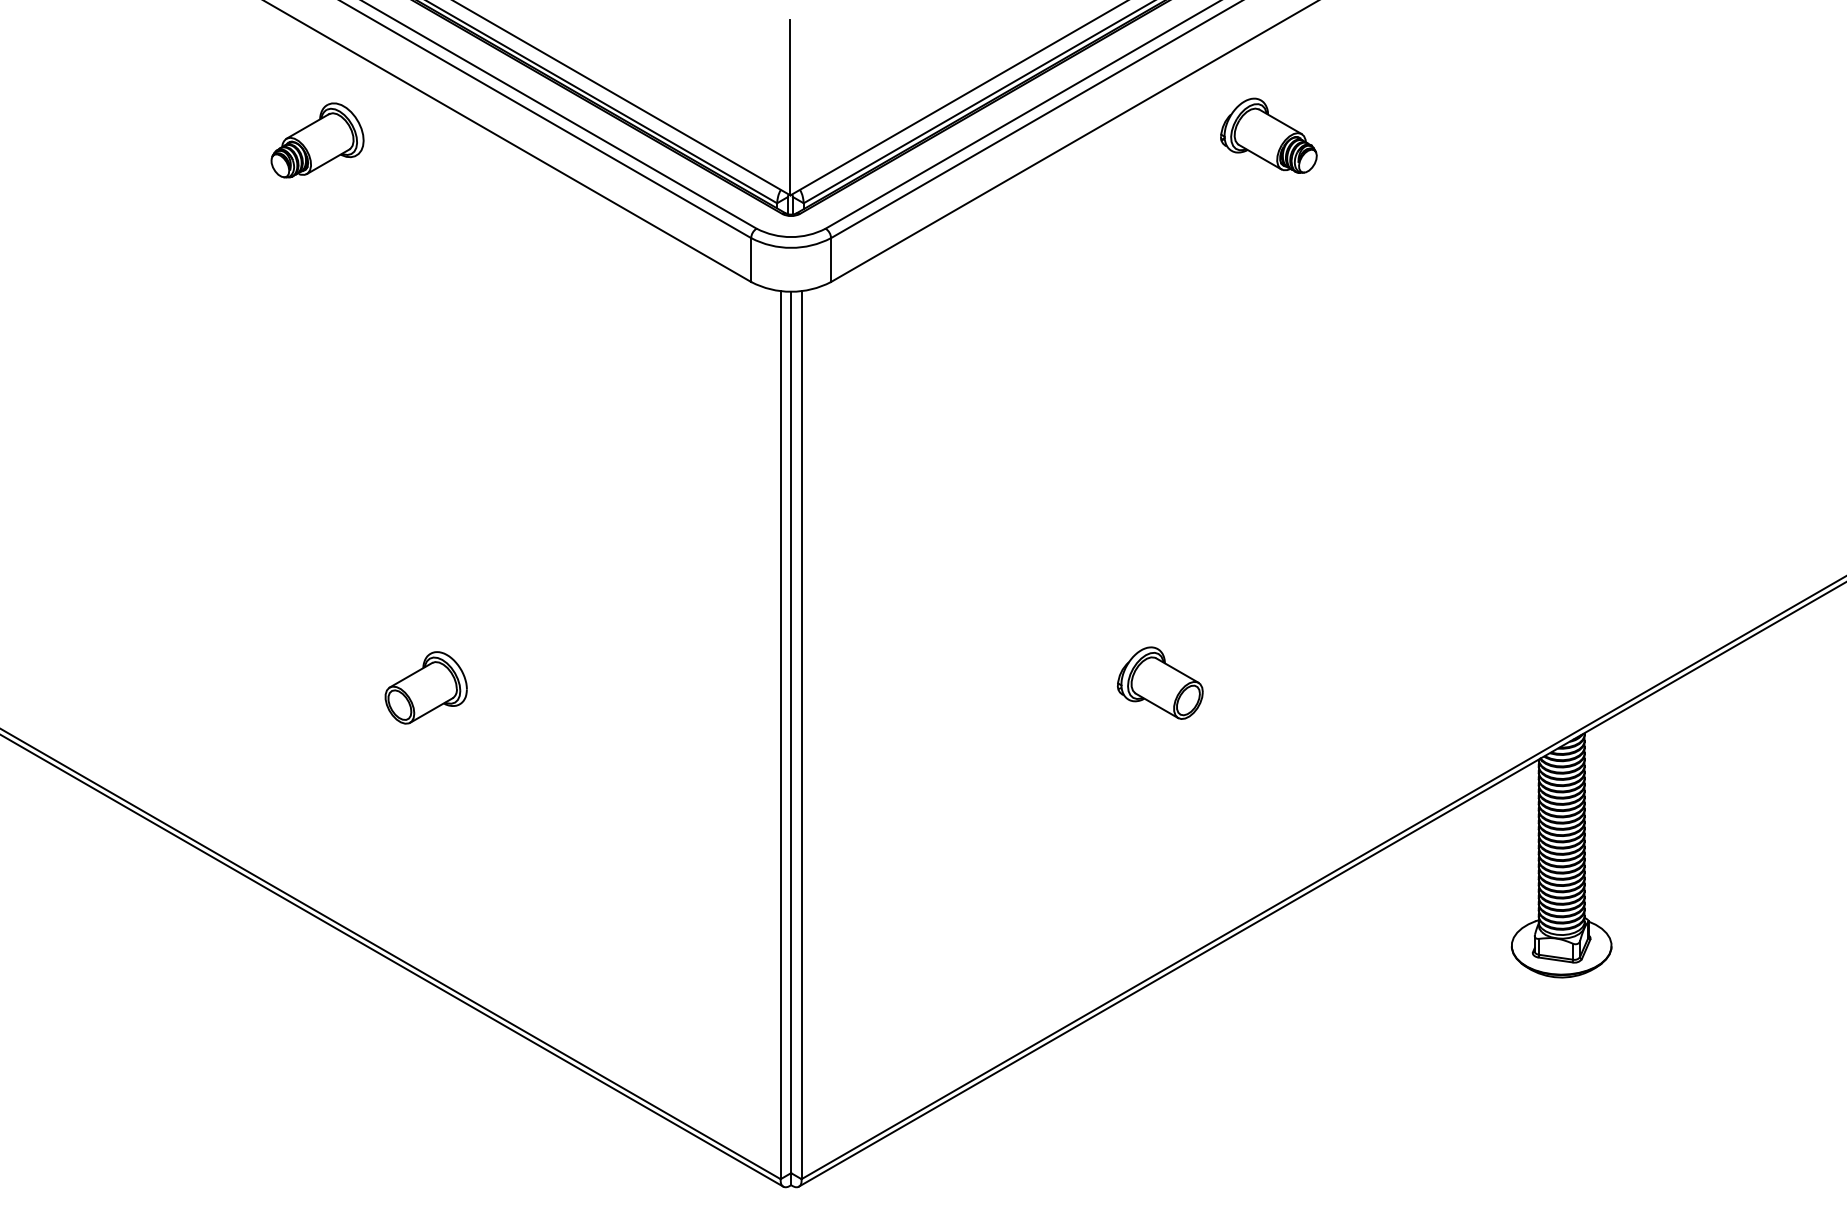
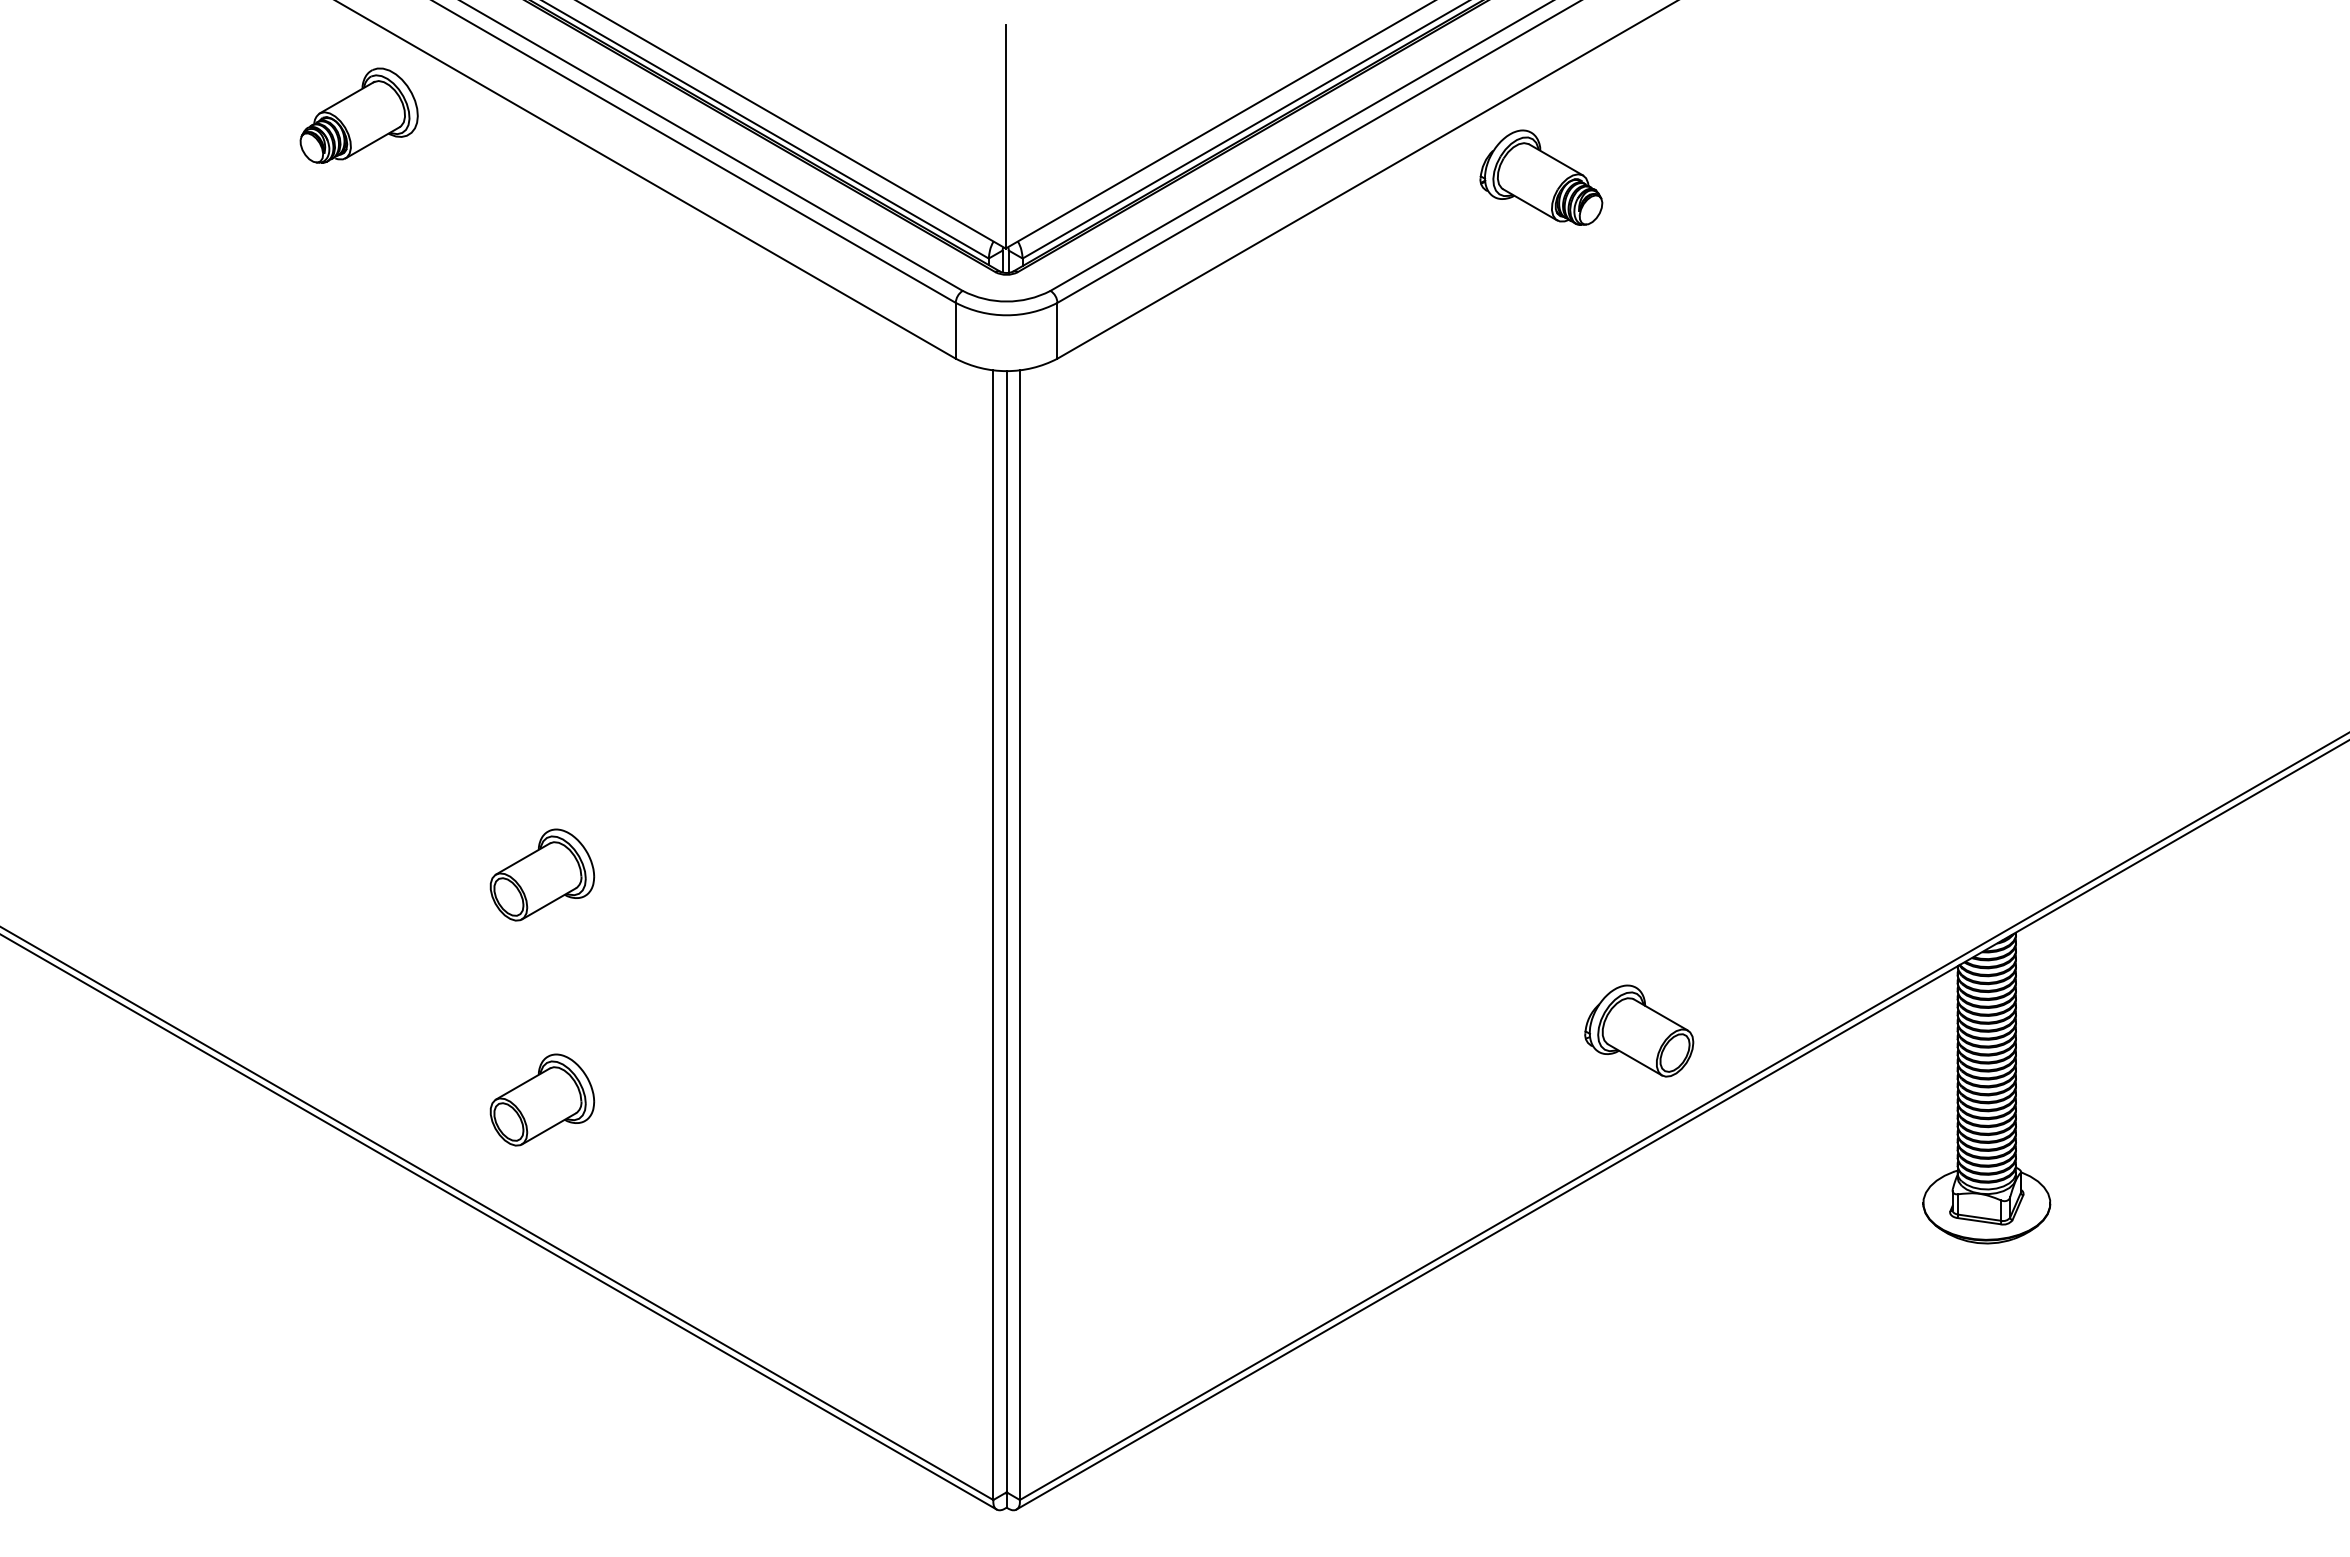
part: (1268, 135) -> (1541, 177), moved
part: (317, 140) -> (358, 115), moved
part: (1160, 682) -> (1639, 1030), moved
part: (426, 864) -> (542, 1099), added

